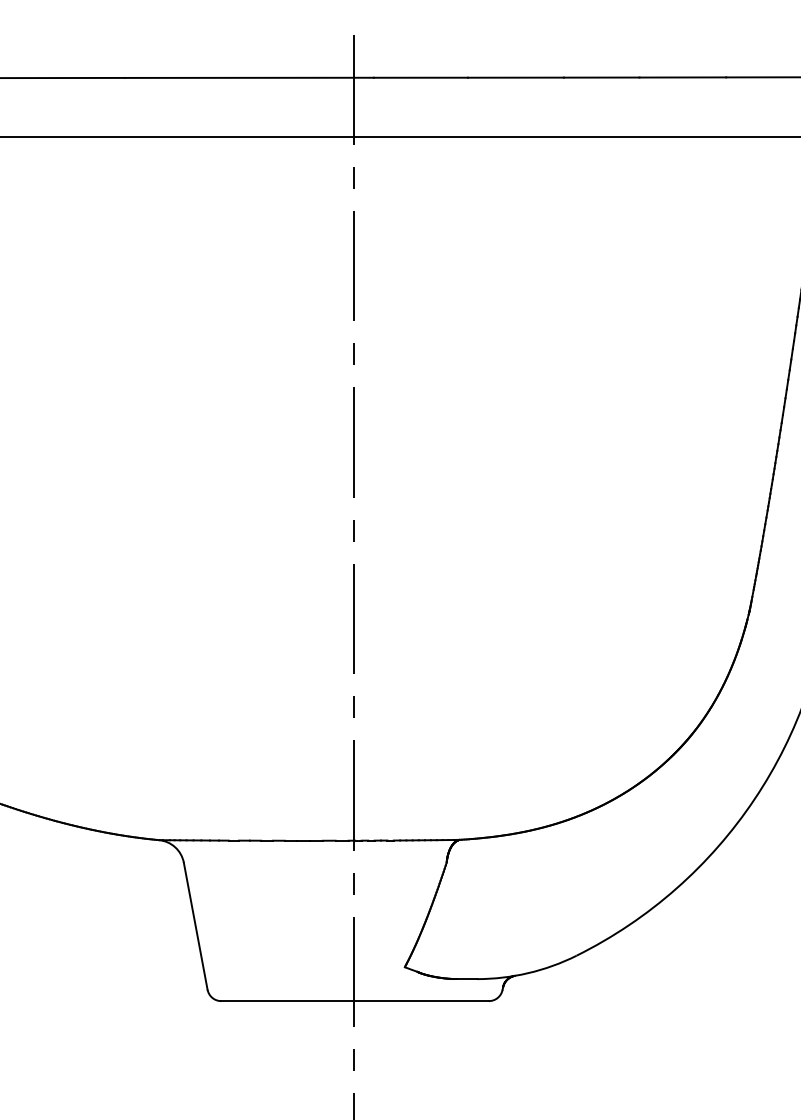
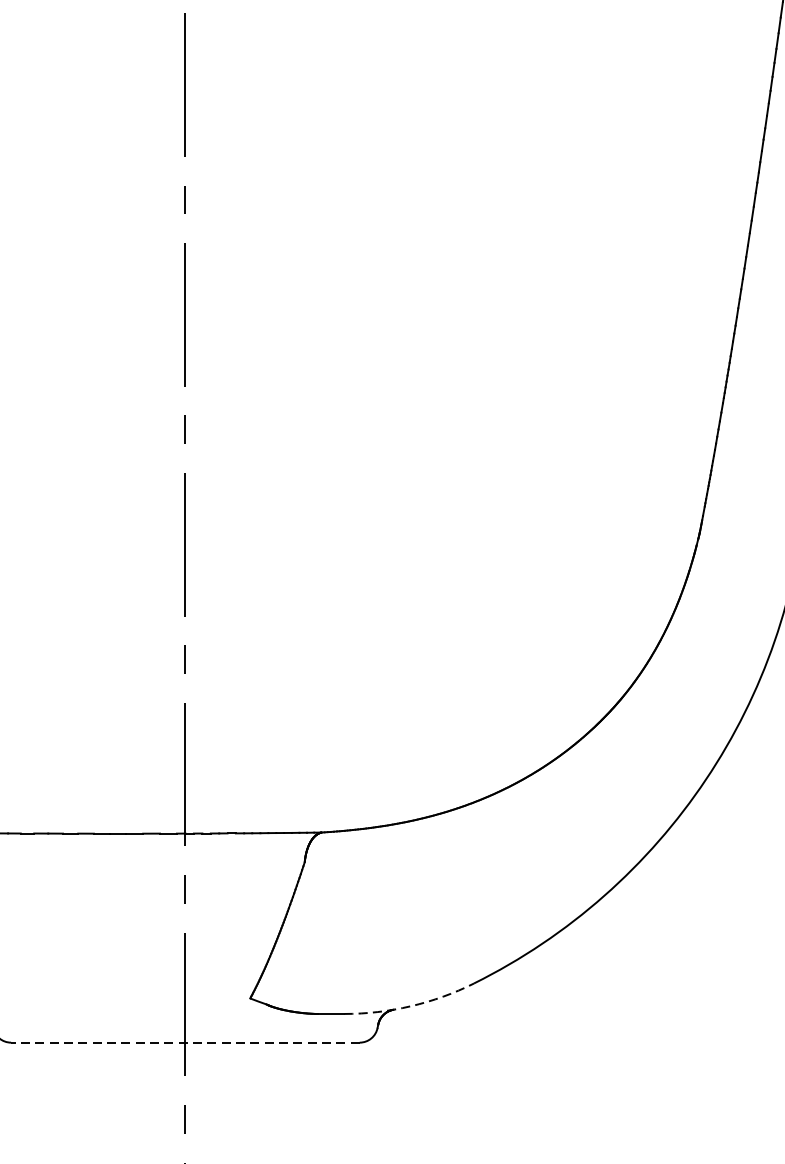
arc: (528, 973) -> (411, 1006), solid -> dashed
line: (355, 1001) -> (185, 1043), solid -> dashed

